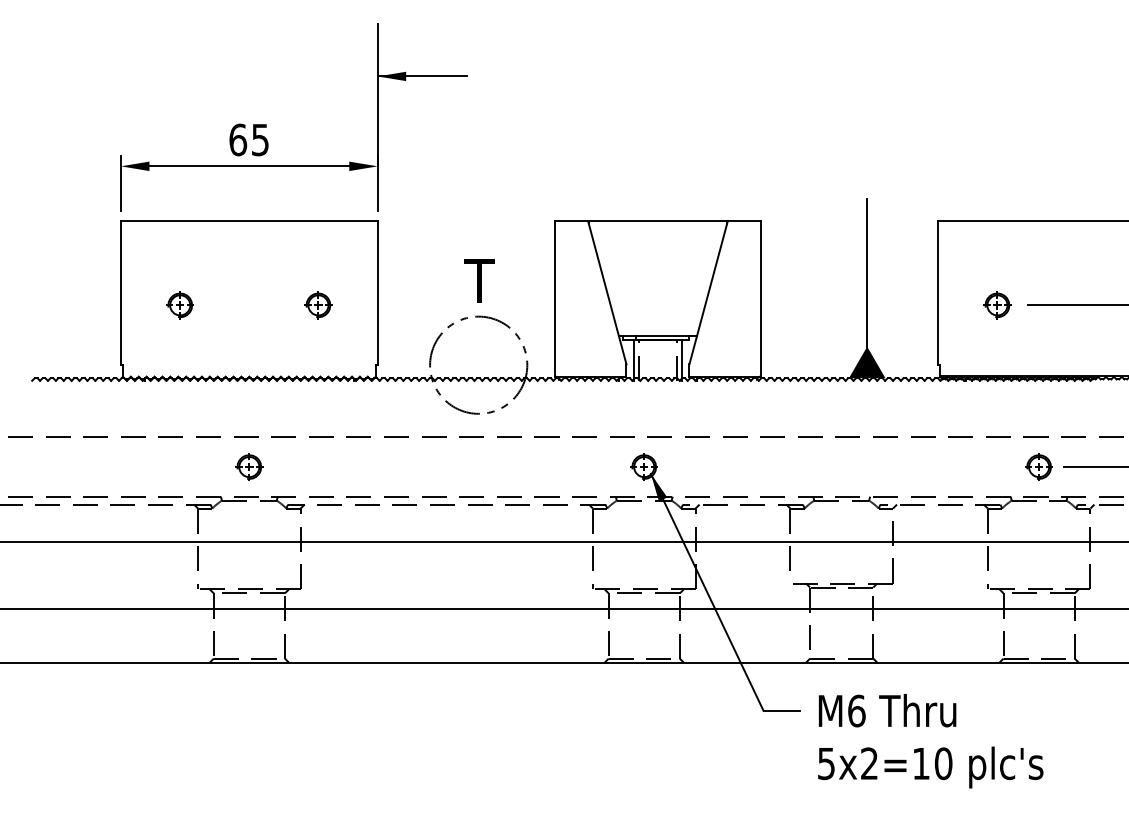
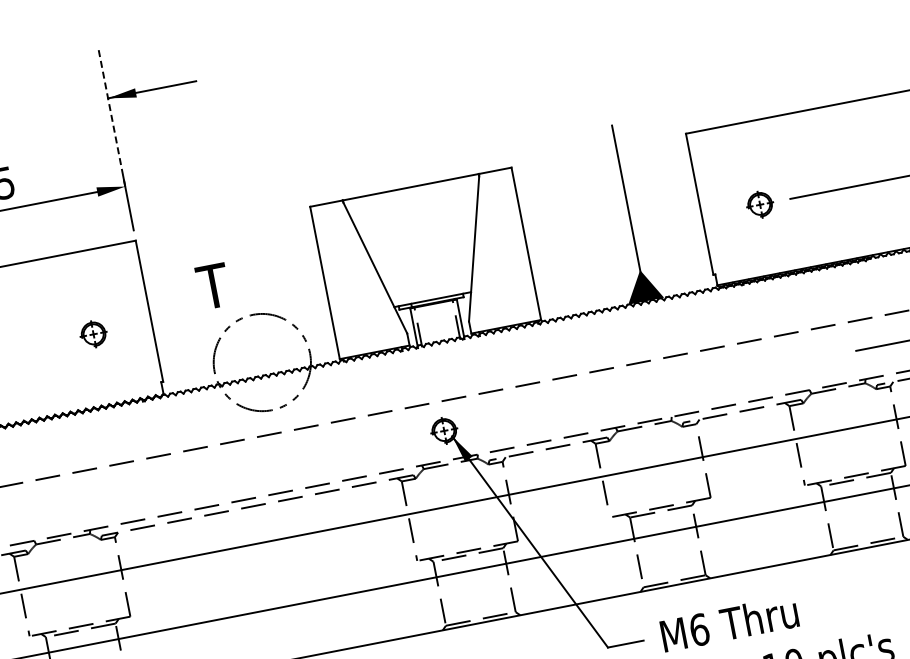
line: (377, 95) -> (111, 117), solid -> dashed
text: (479, 280) -> (213, 285), moved
part: (249, 466) -> (56, 505), removed
part: (1038, 466) -> (831, 355), removed

